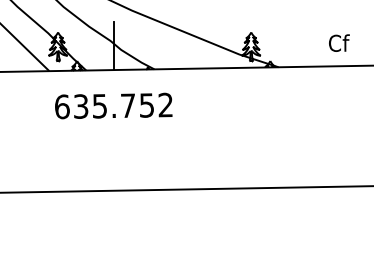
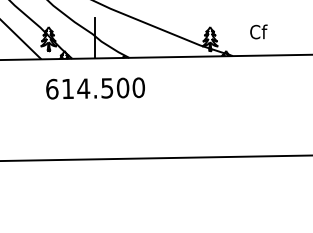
text: (338, 42) -> (258, 31), moved
text: (123, 106) -> (103, 88), 635.752 -> 614.500

